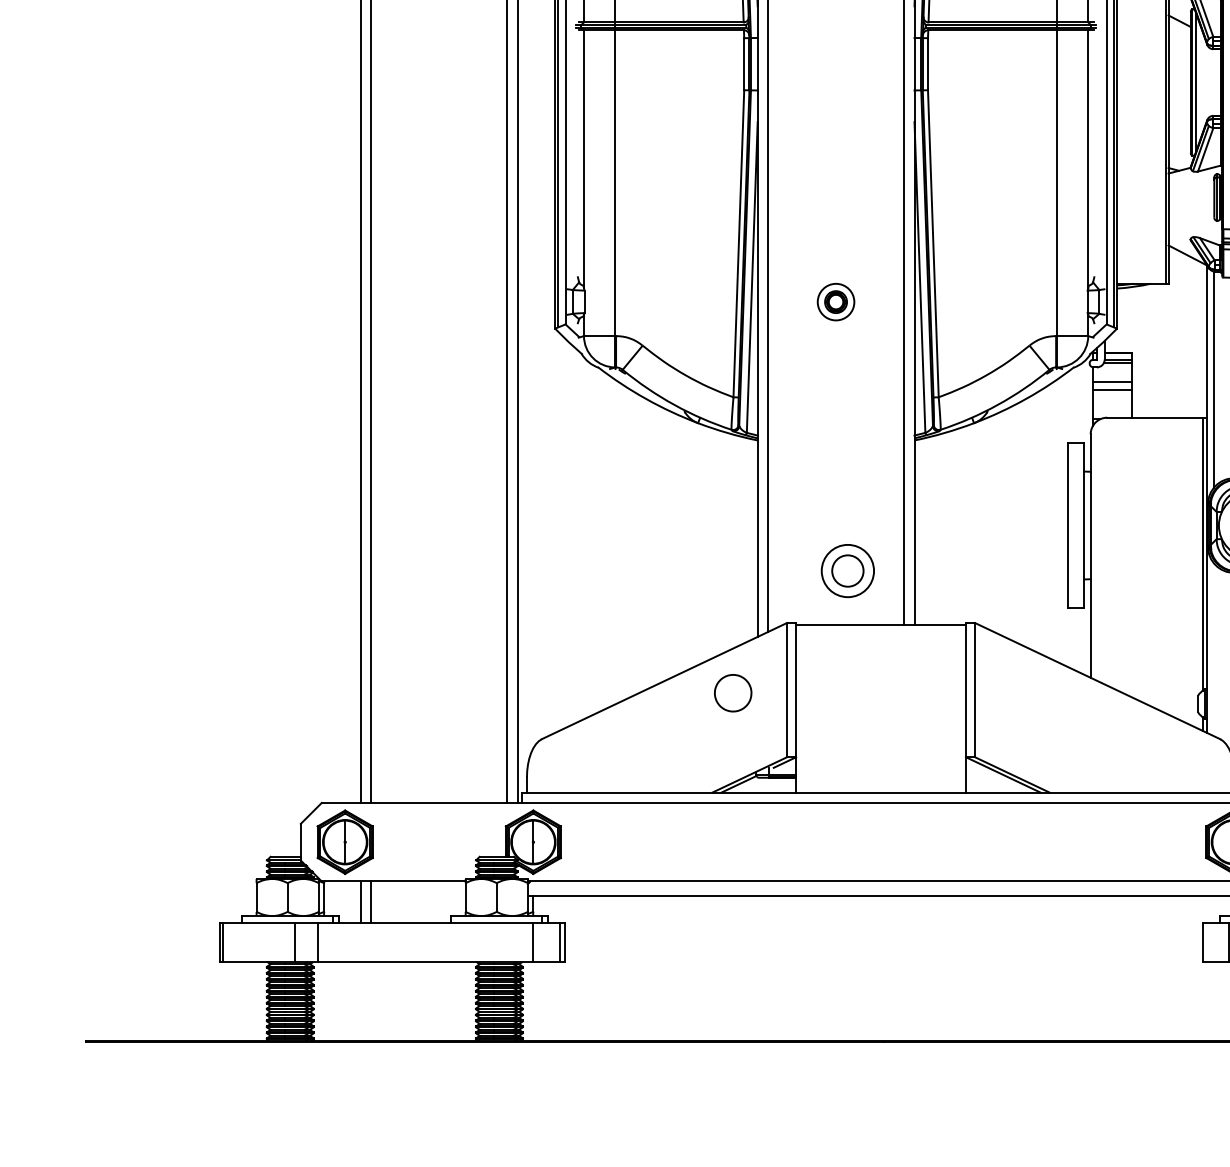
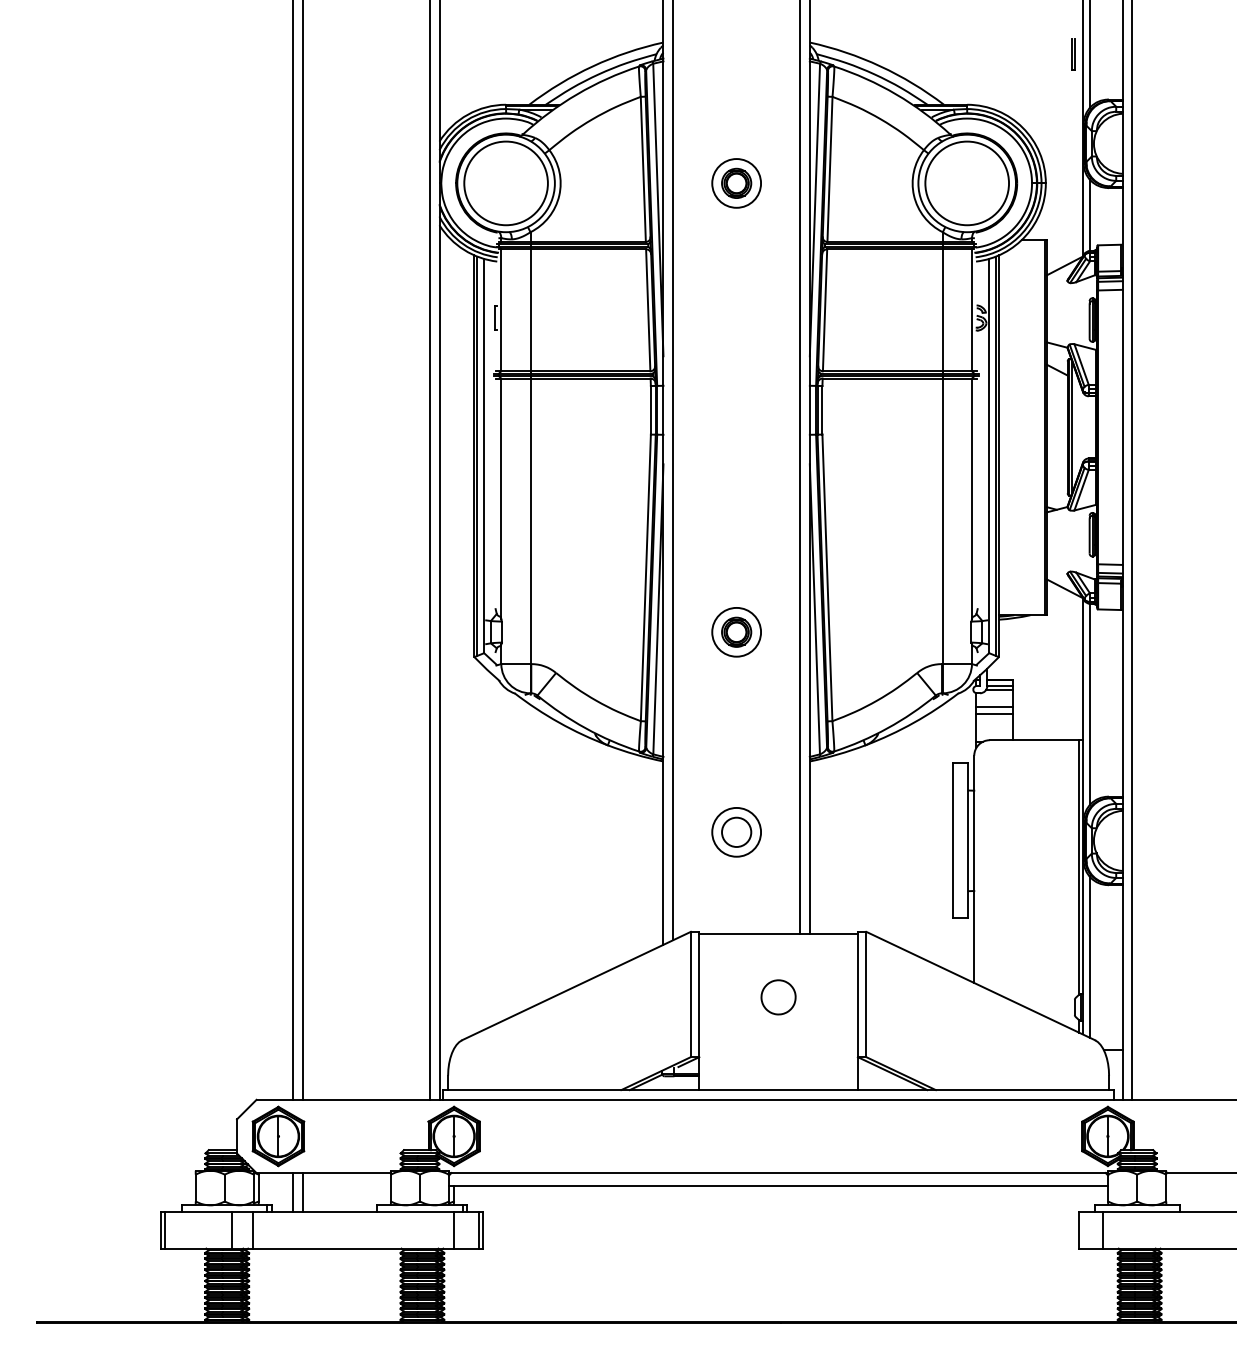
part: (835, 302) -> (736, 632), size x1.43
part: (847, 571) -> (736, 832), moved
line: (1214, 649) -> (1089, 956), added
part: (733, 693) -> (778, 997), moved

